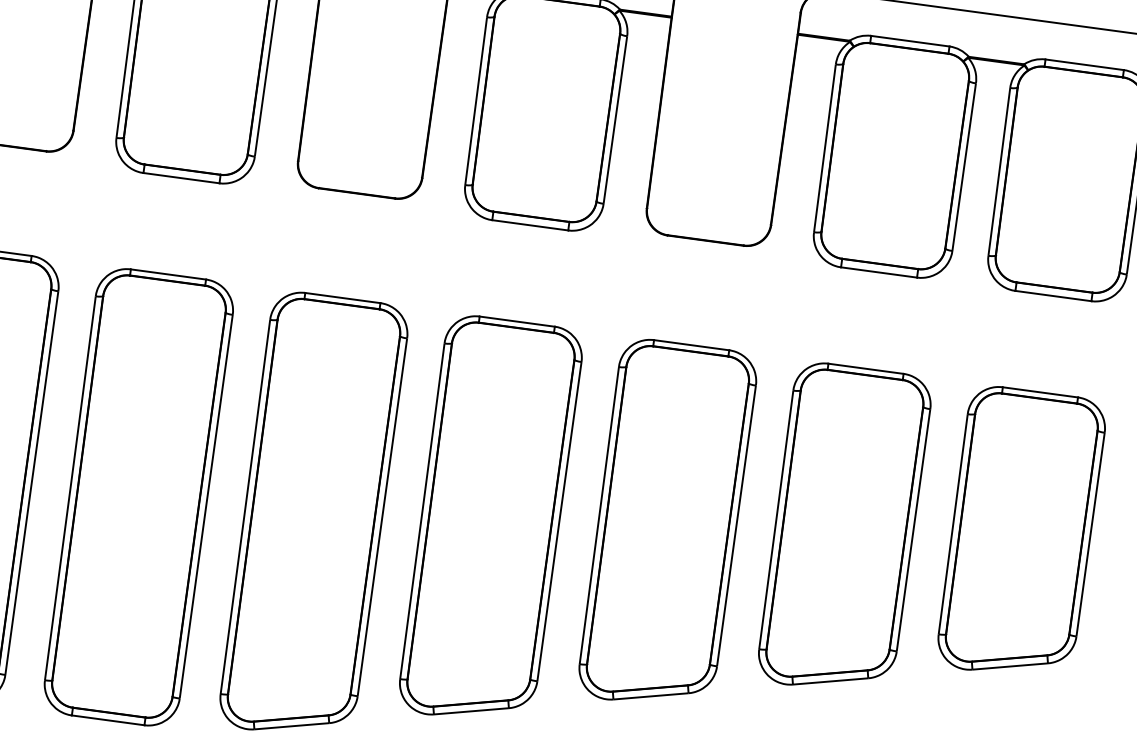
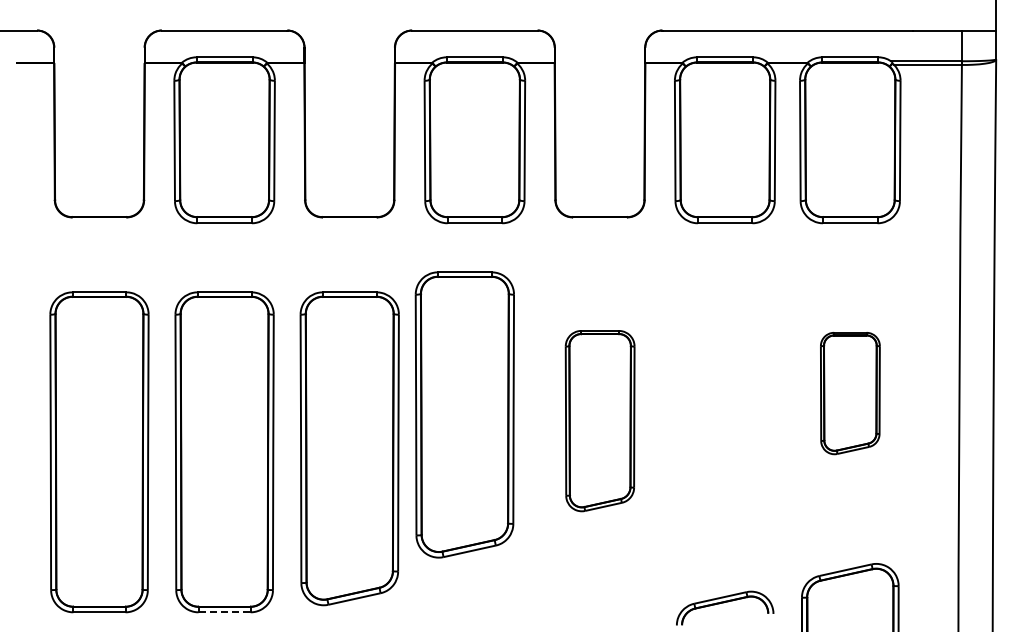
part: (489, 519) -> (464, 414), moved
part: (668, 523) -> (600, 420), size x0.7
part: (844, 529) -> (725, 407), removed
part: (1021, 533) -> (850, 393), size x0.6
line: (109, 720) -> (225, 612), solid -> dashed

